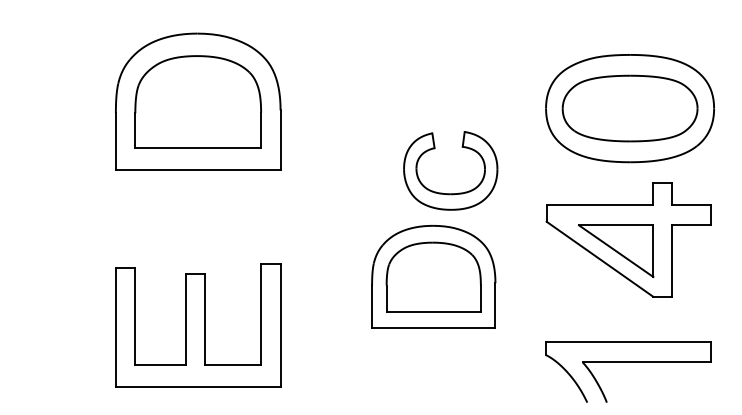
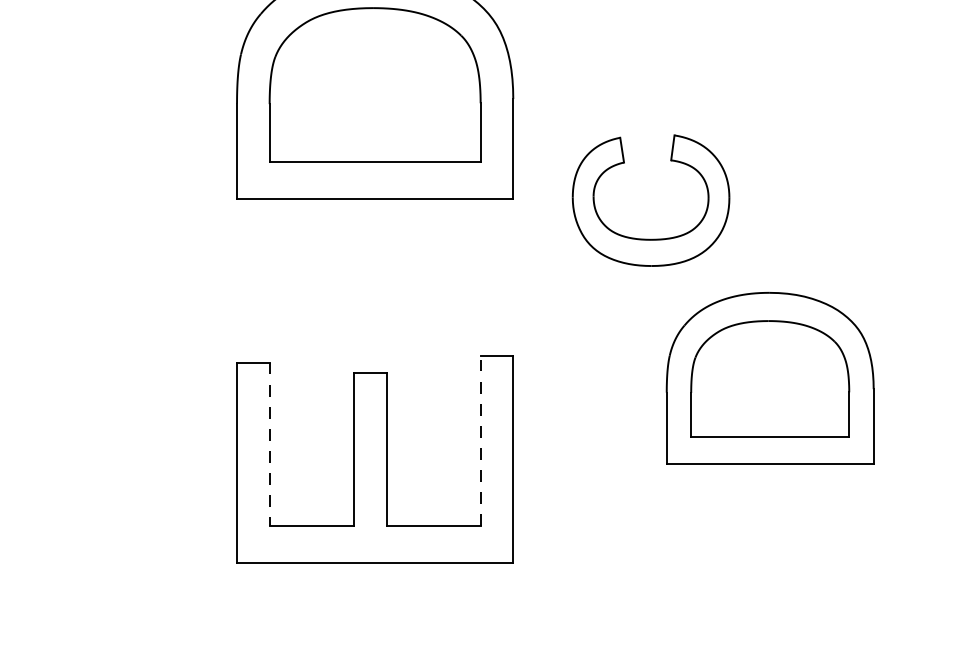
part: (450, 193) -> (650, 238), moved
line: (261, 314) -> (481, 441), solid -> dashed
line: (135, 316) -> (269, 444), solid -> dashed

